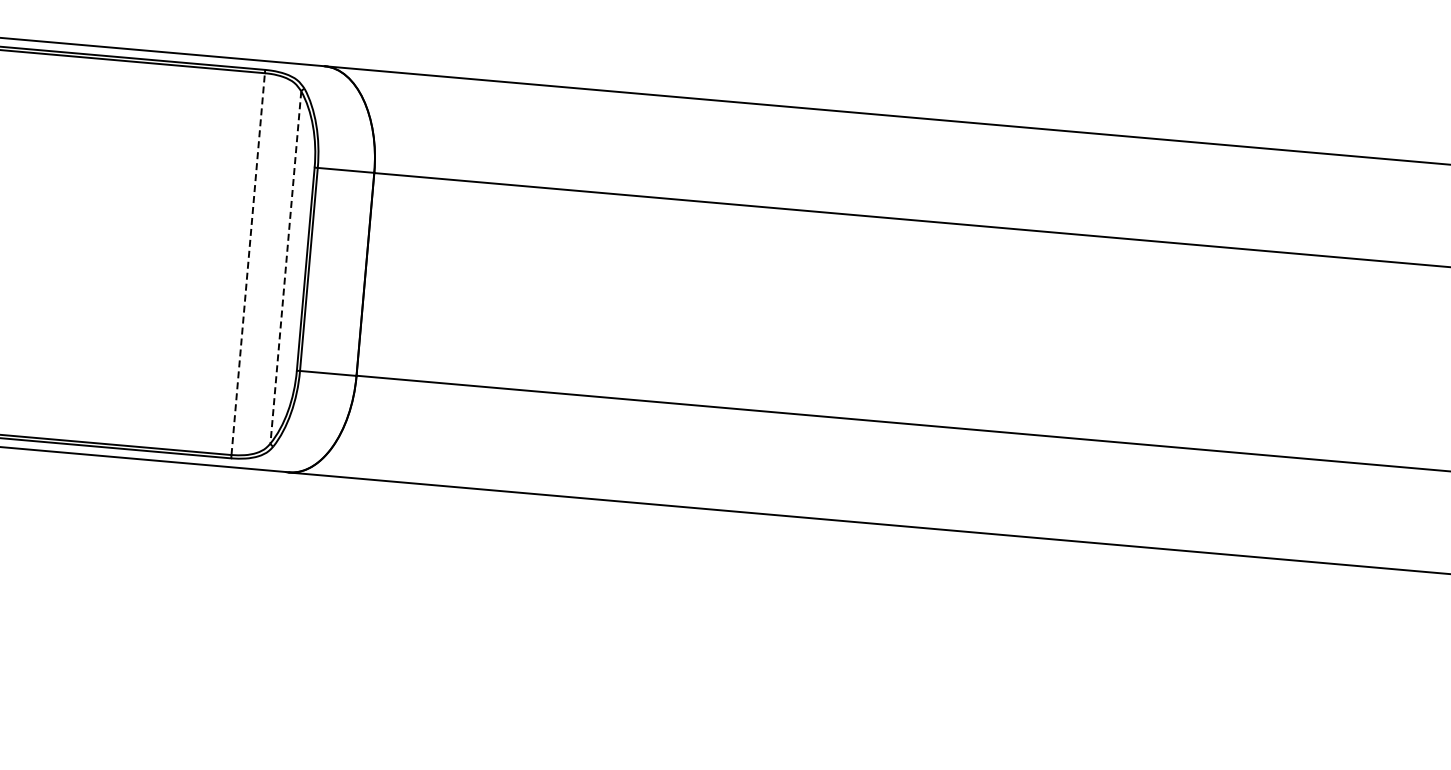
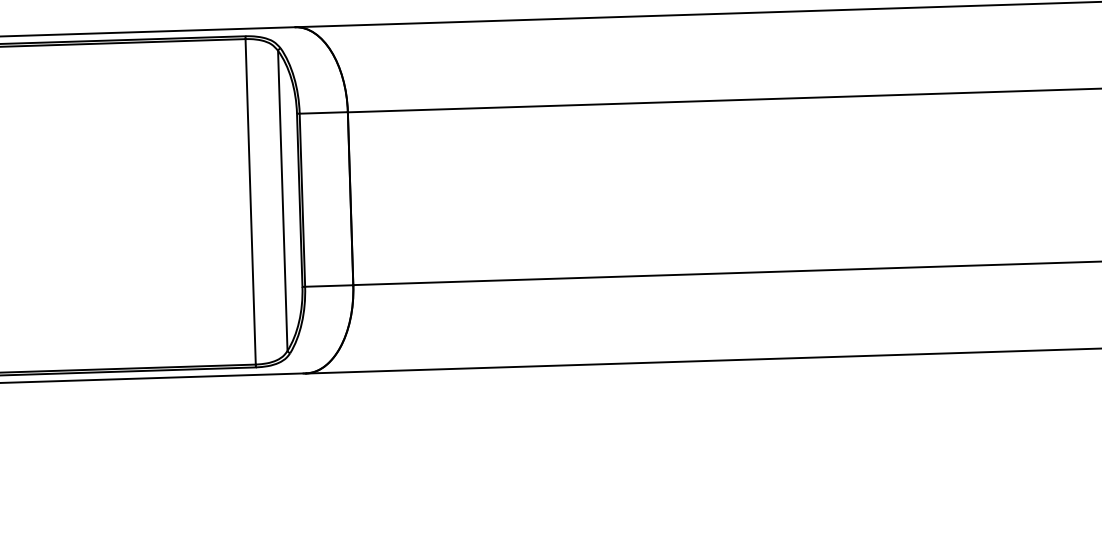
line: (248, 264) -> (250, 202), dashed -> solid
line: (285, 267) -> (282, 200), dashed -> solid

